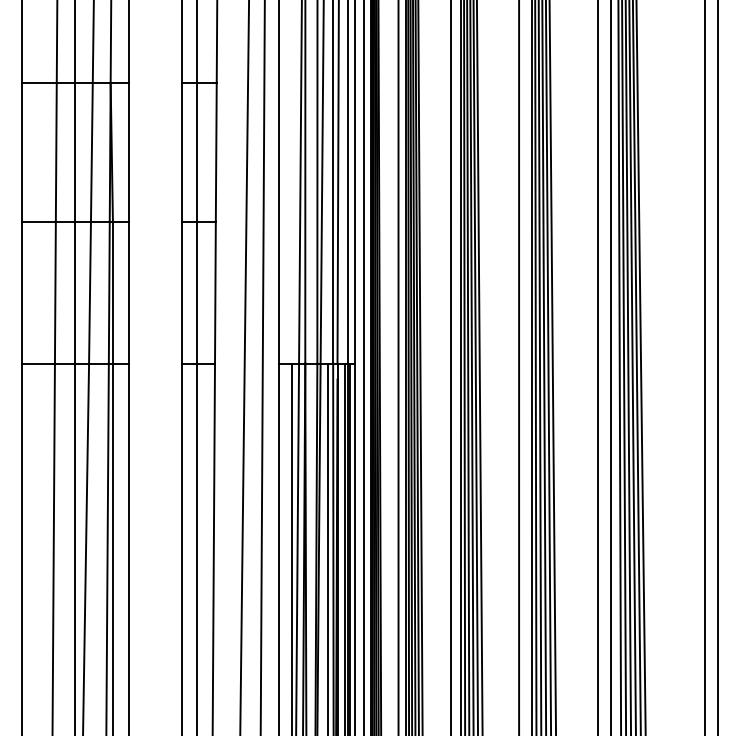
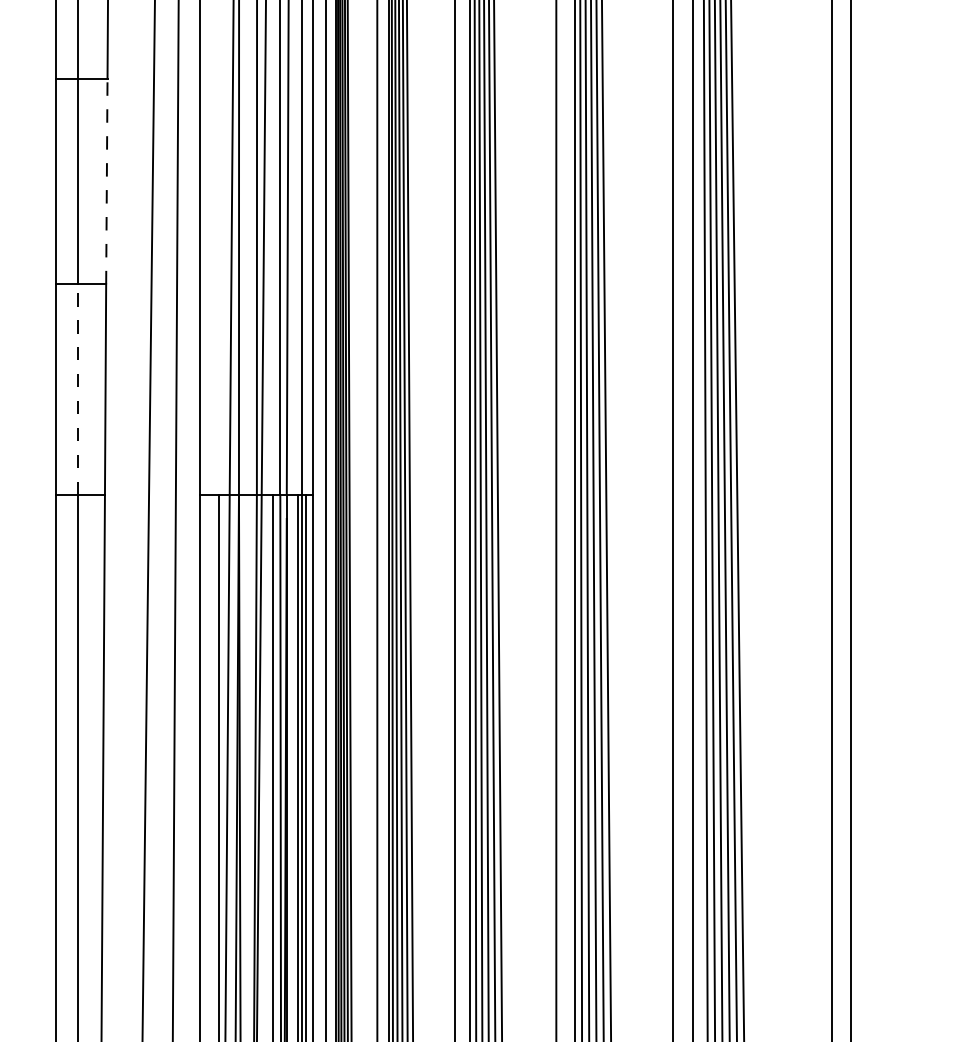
line: (216, 151) -> (107, 180), solid -> dashed
line: (197, 292) -> (78, 389), solid -> dashed

